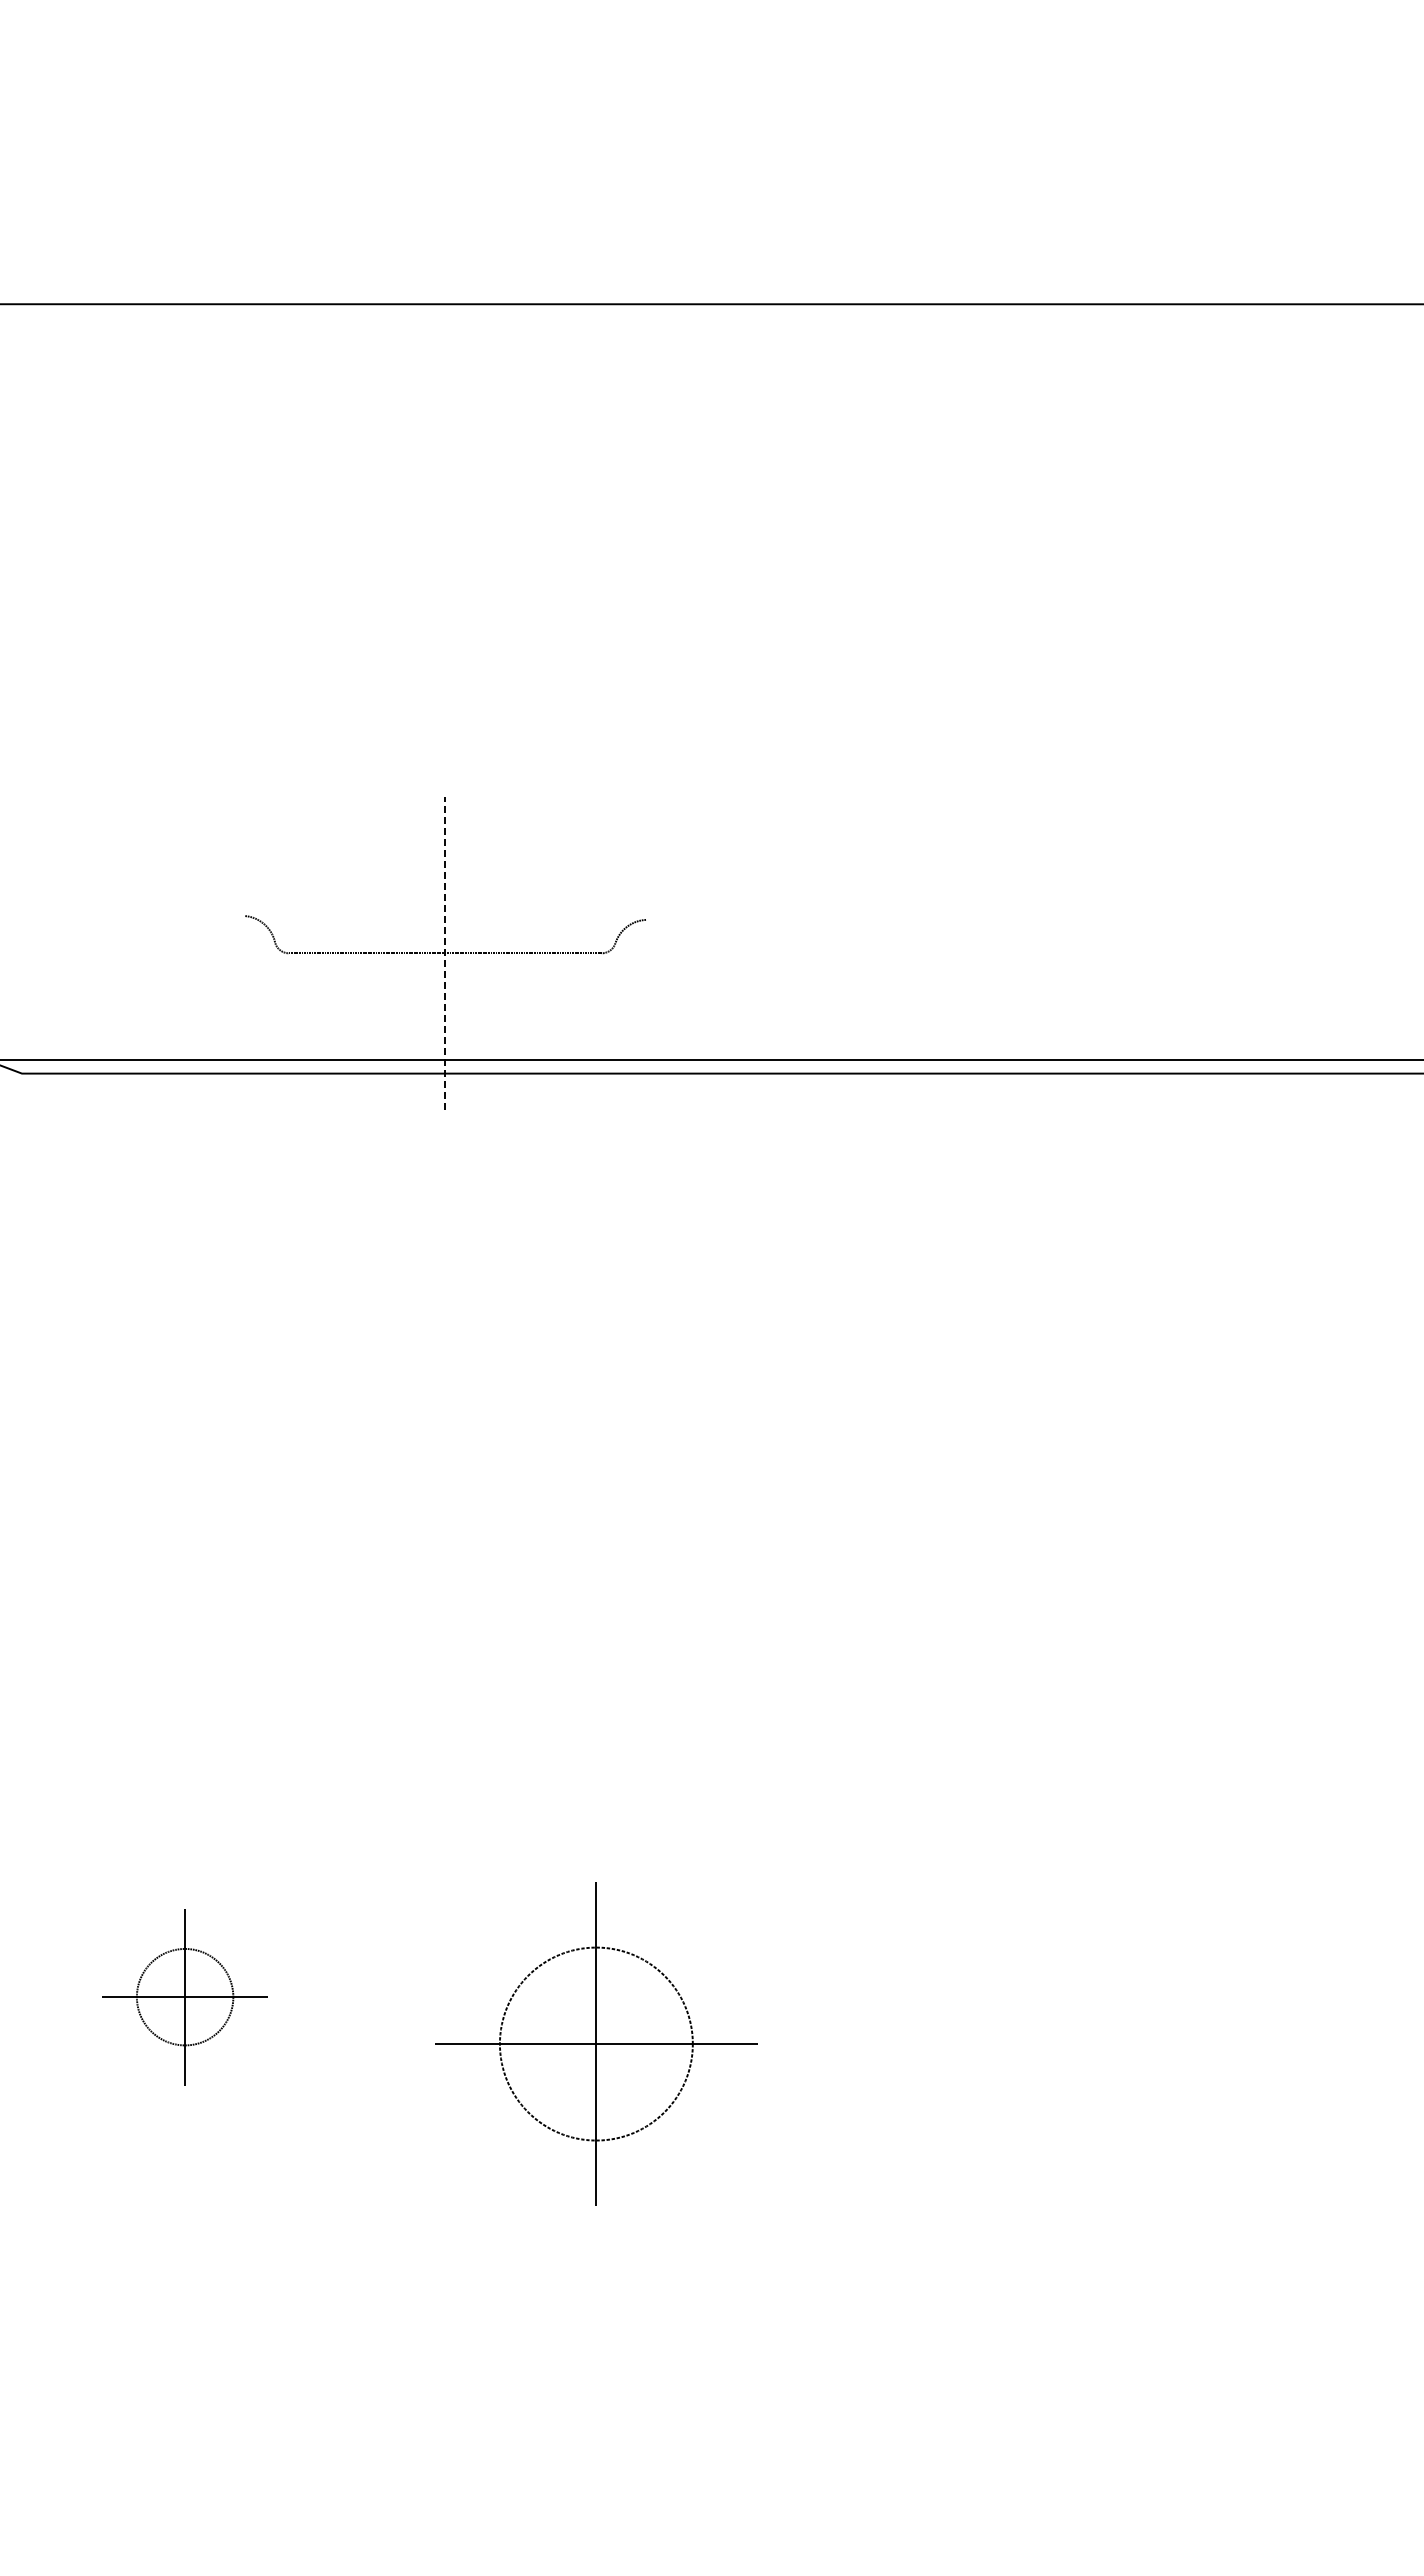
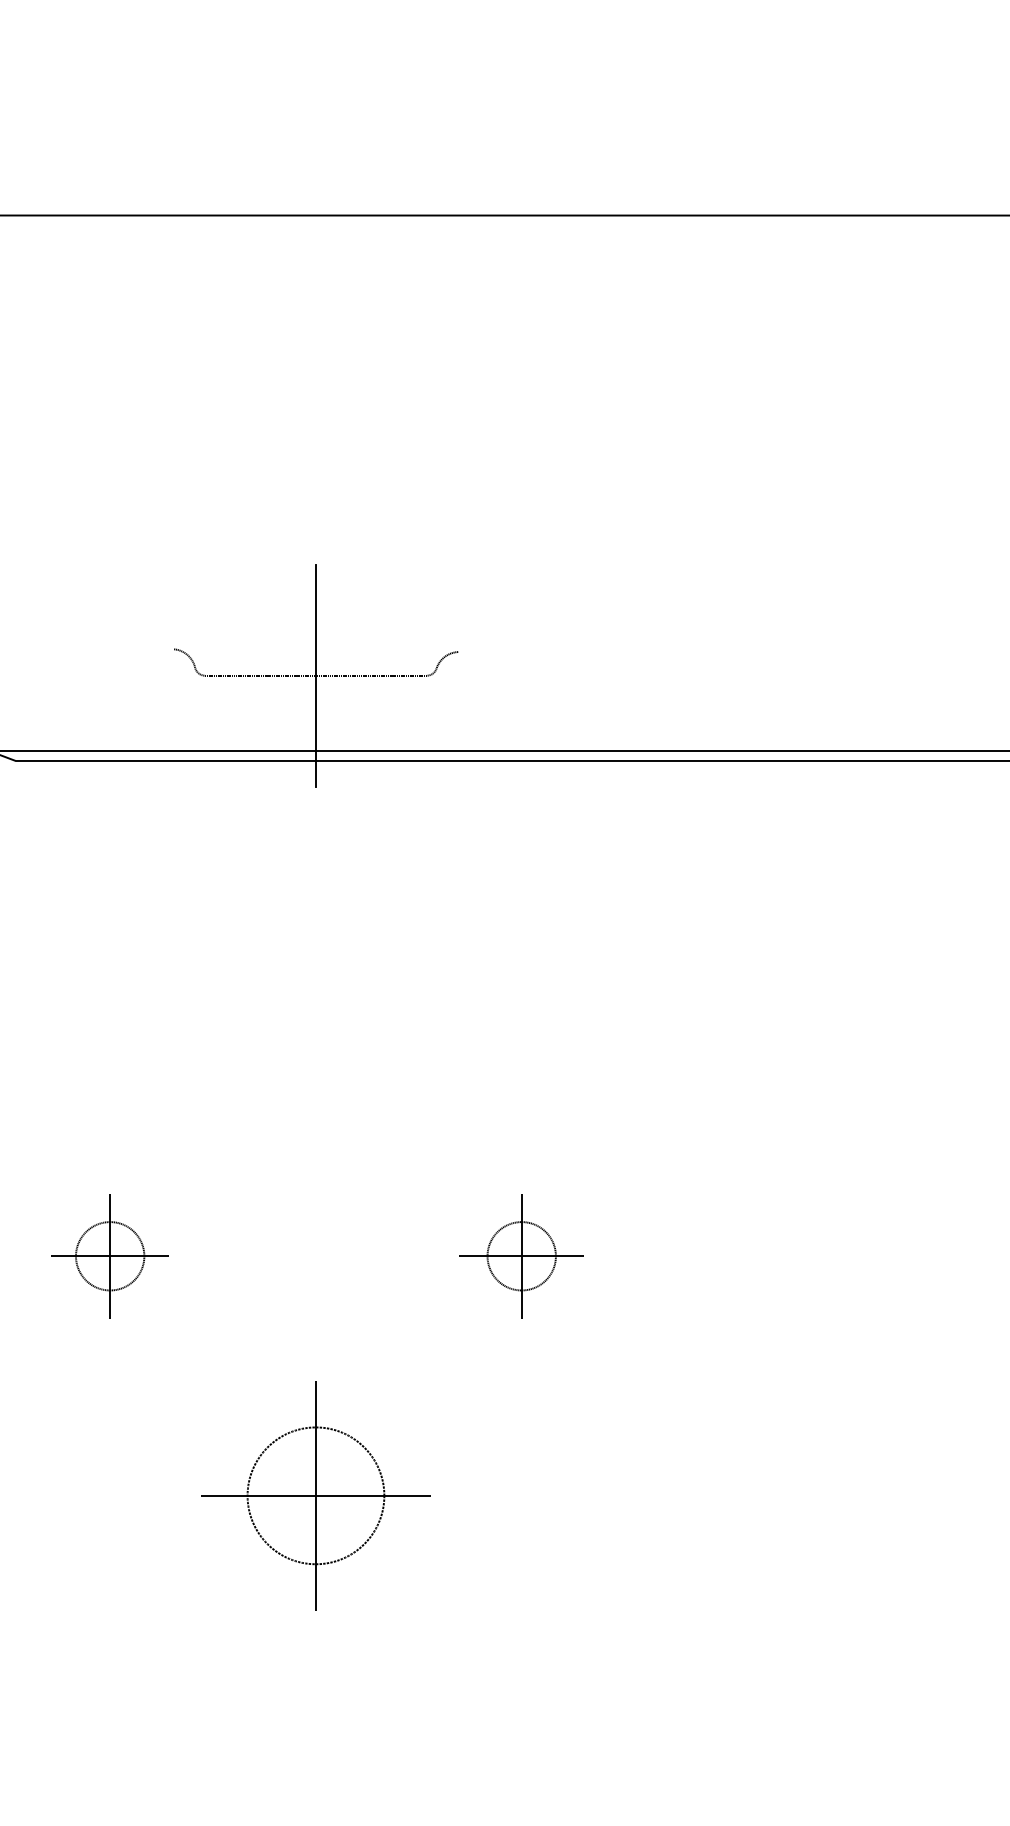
line: (445, 952) -> (316, 675), dashed -> solid
part: (735, 1772) -> (521, 1256), added
part: (184, 1997) -> (109, 1256), moved
part: (596, 2043) -> (316, 1495), moved

